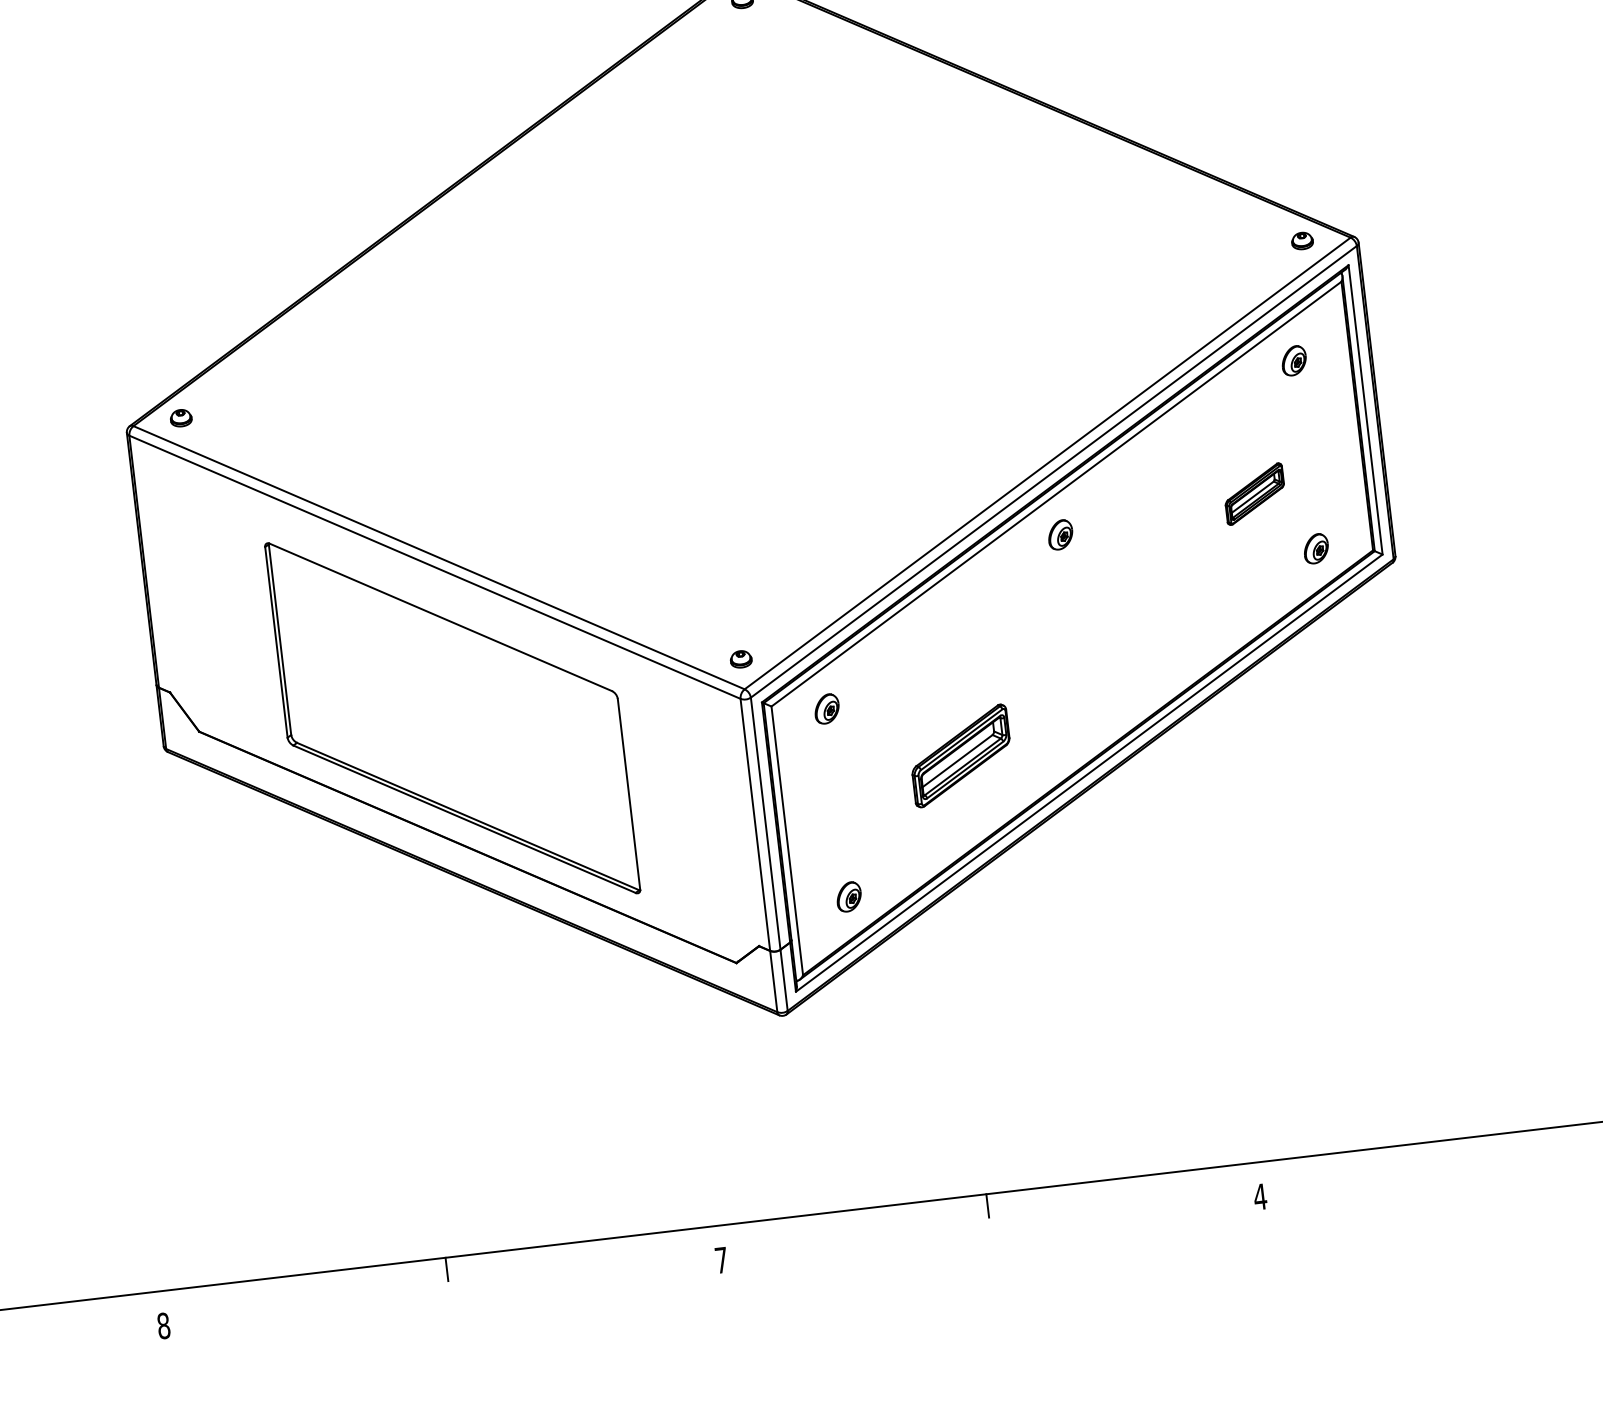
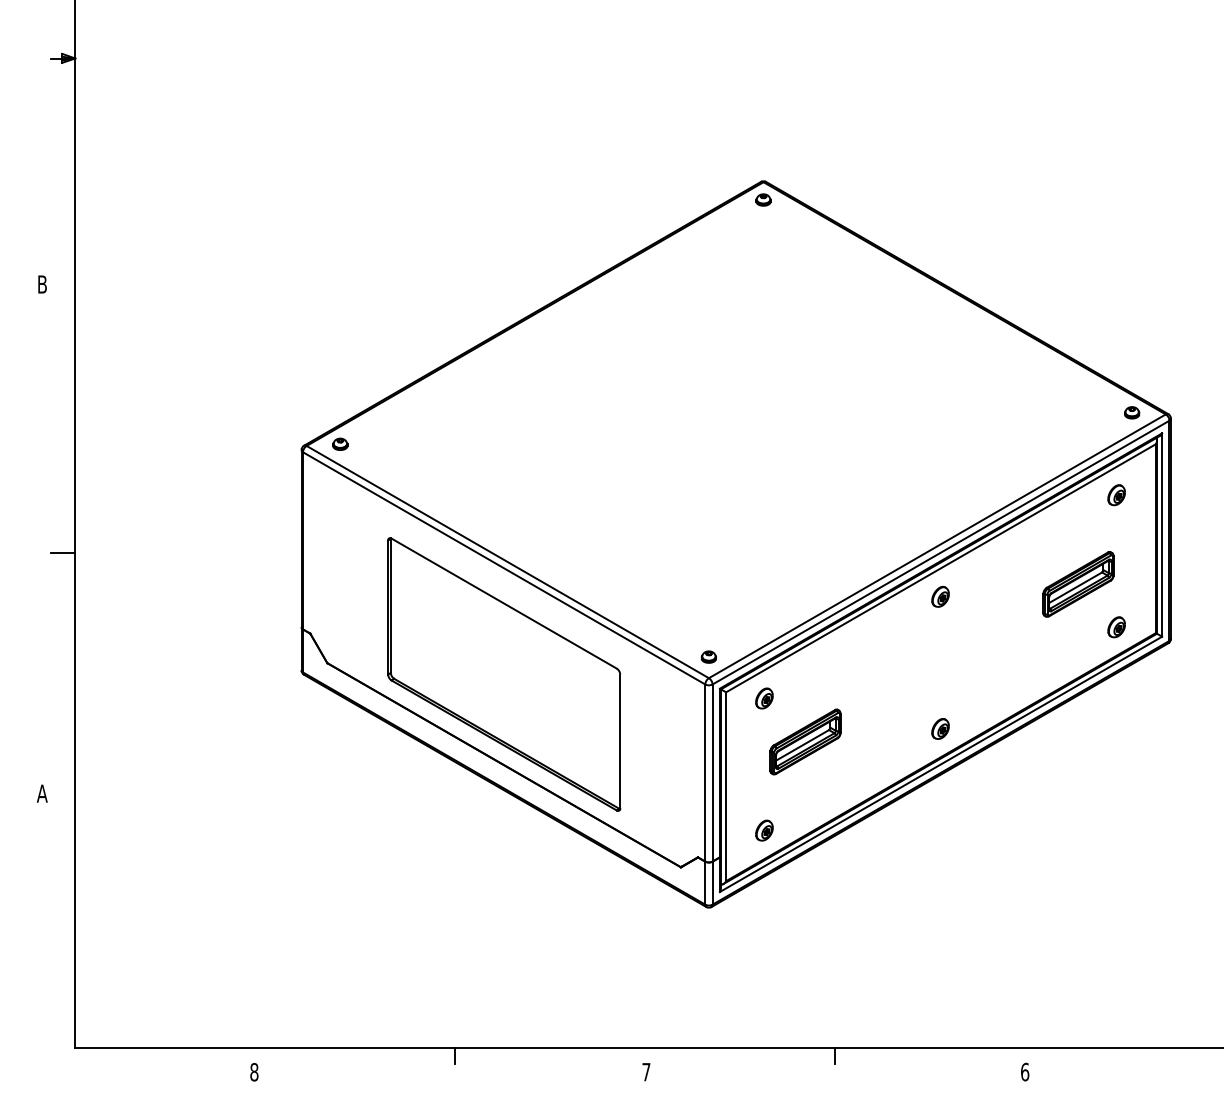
part: (1254, 494) -> (1078, 584), size x1.67
part: (1082, 722) -> (940, 728), added
part: (960, 755) -> (805, 741), moved
text: (1259, 1196) -> (1024, 1071), 4 -> 6

